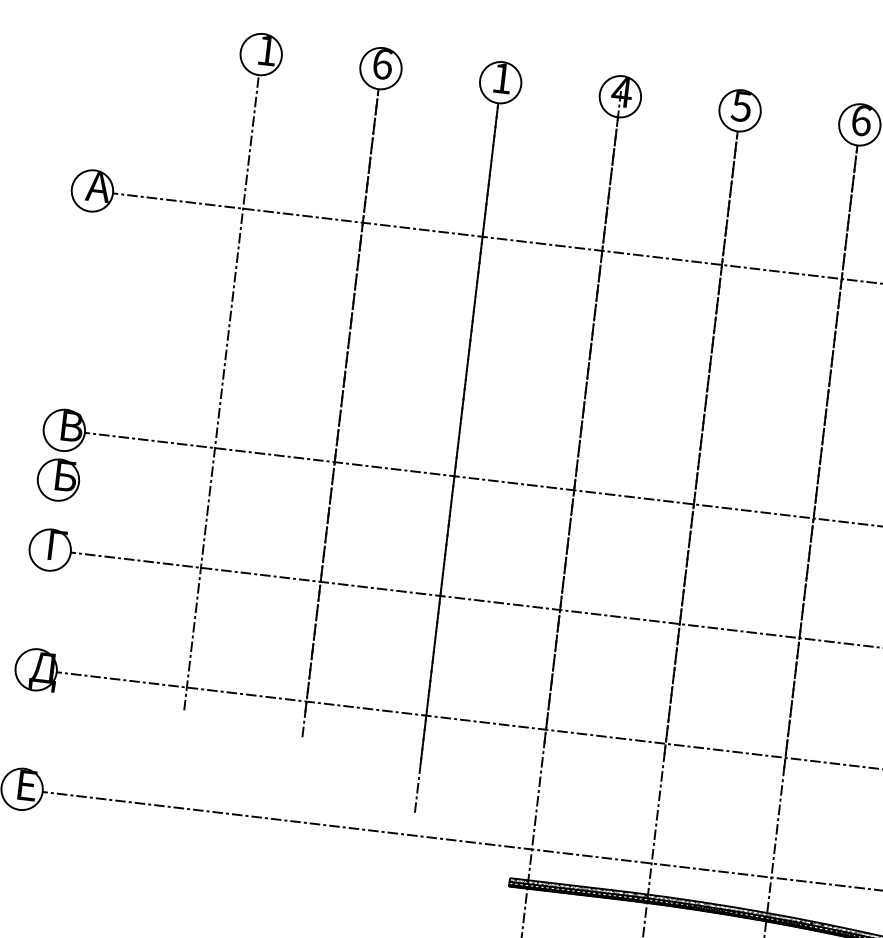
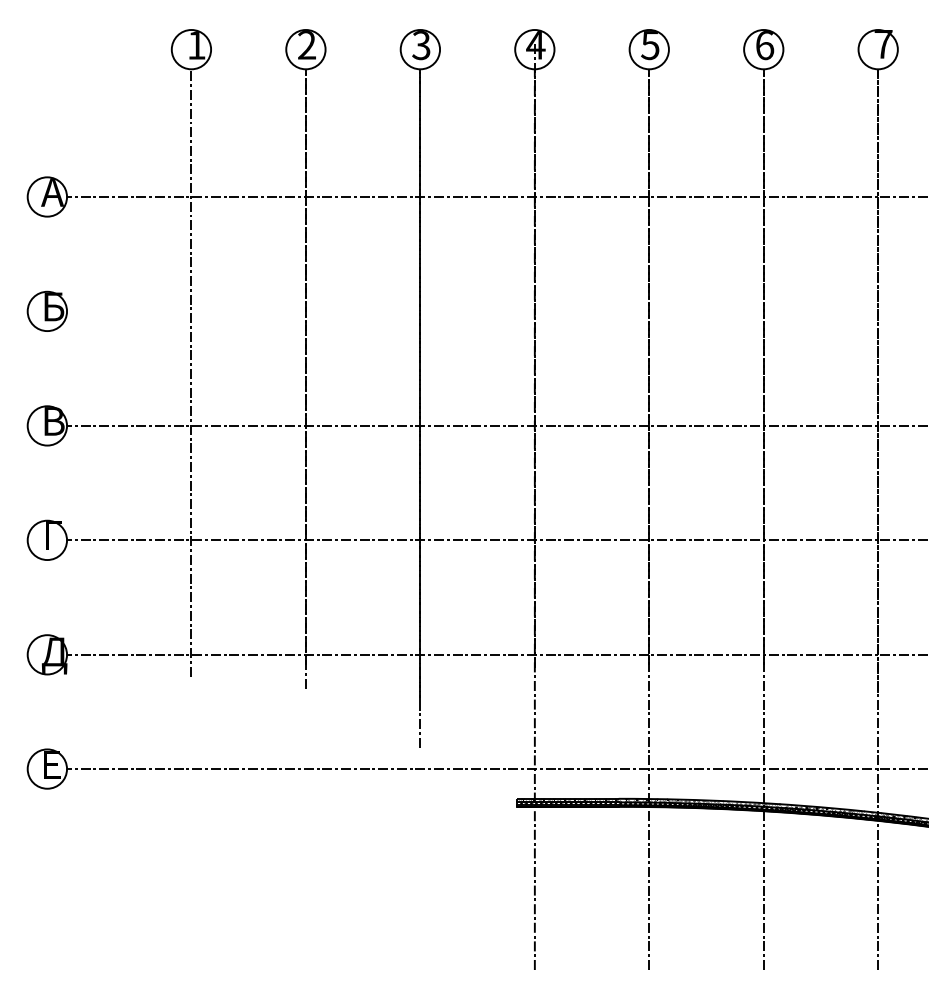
text: (383, 64) -> (307, 45), 6 -> 2
text: (502, 78) -> (421, 45), 1 -> 3
part: (57, 479) -> (46, 310), moved

